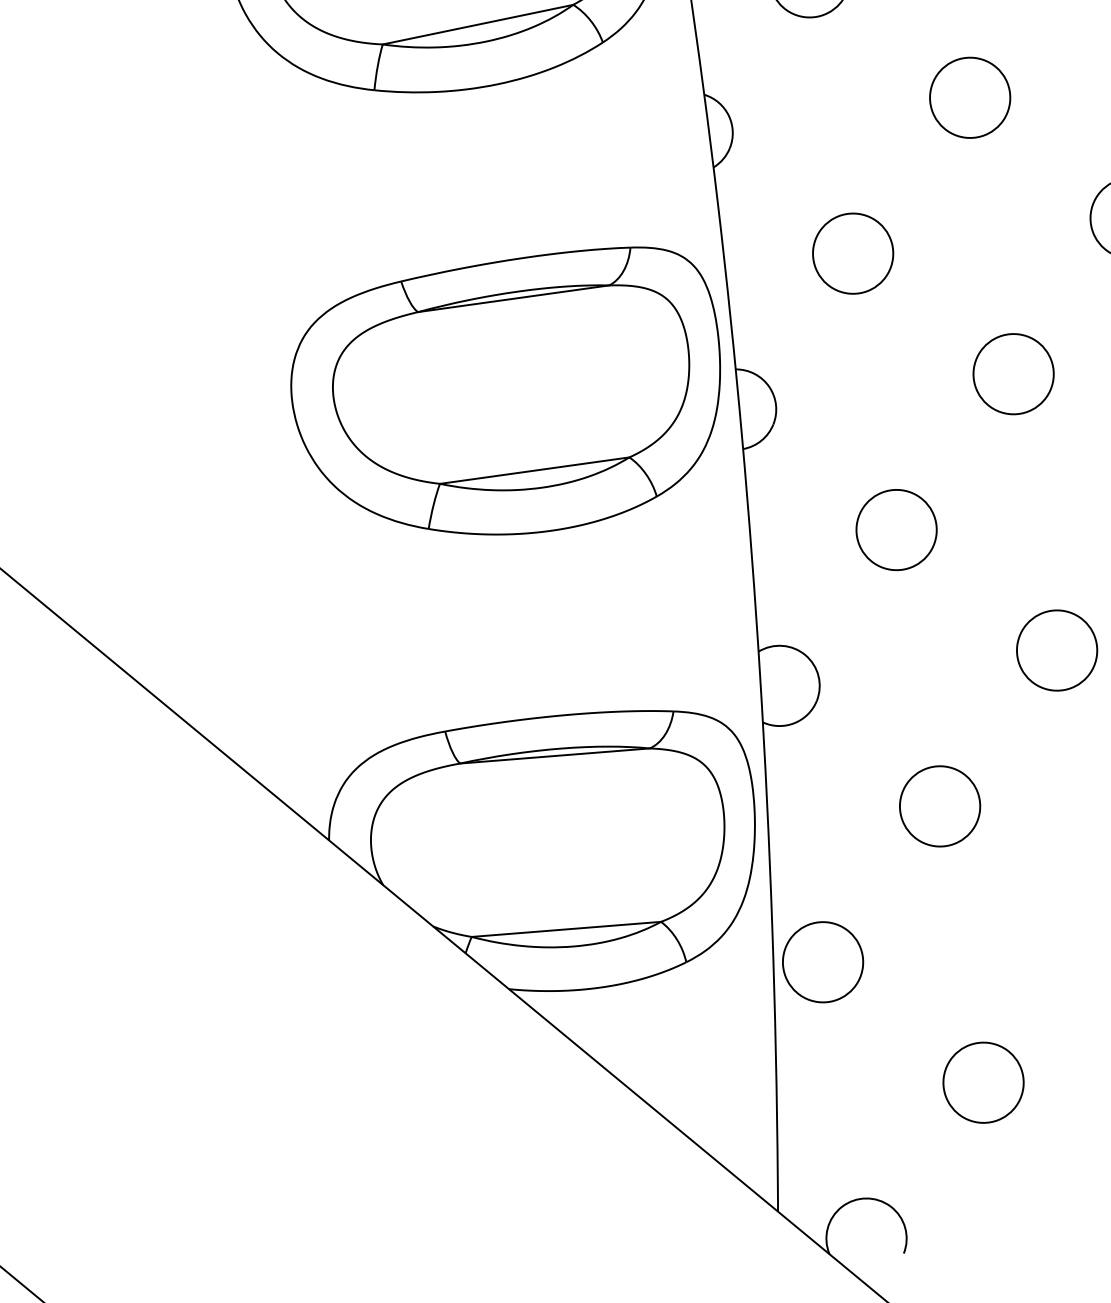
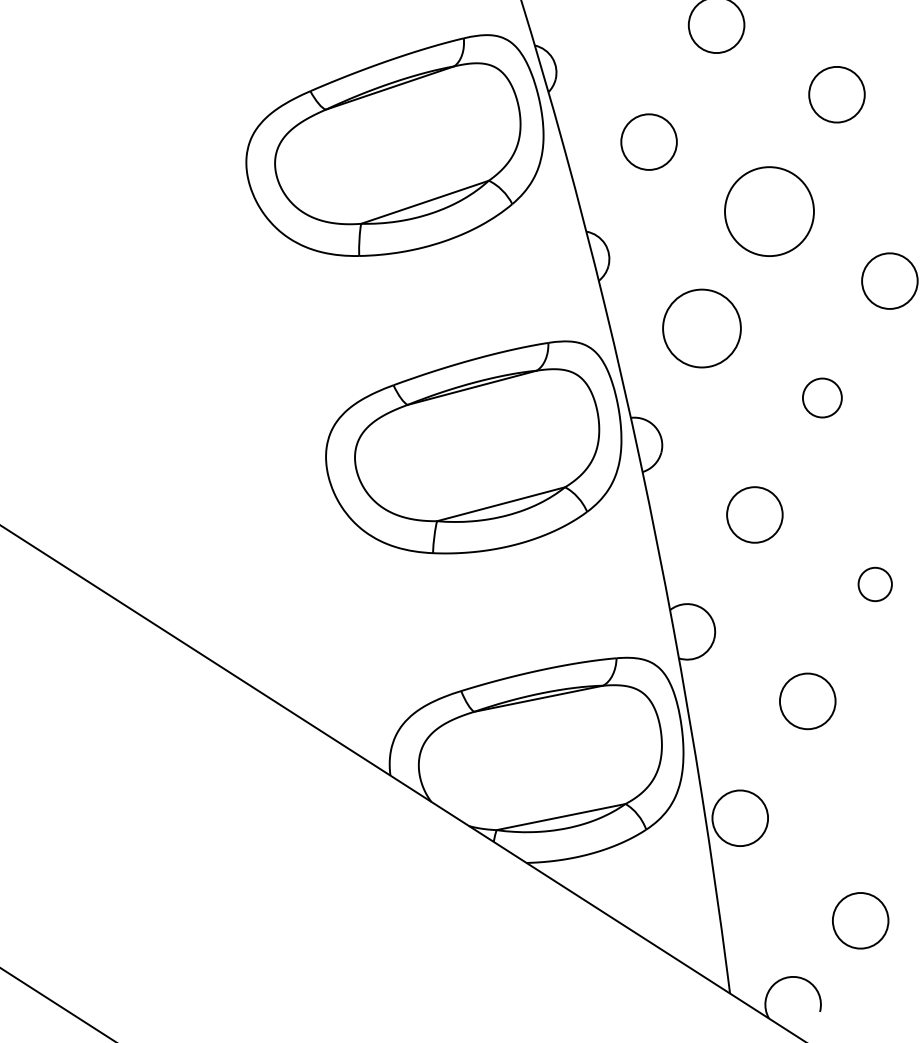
circle: (970, 97) -> (769, 211), size x1.6
circle: (852, 253) -> (701, 328), size x1.4
circle: (1013, 373) -> (822, 397), size x0.7
circle: (1057, 650) -> (875, 584), size x0.6
circle: (983, 1082) -> (860, 920), moved

